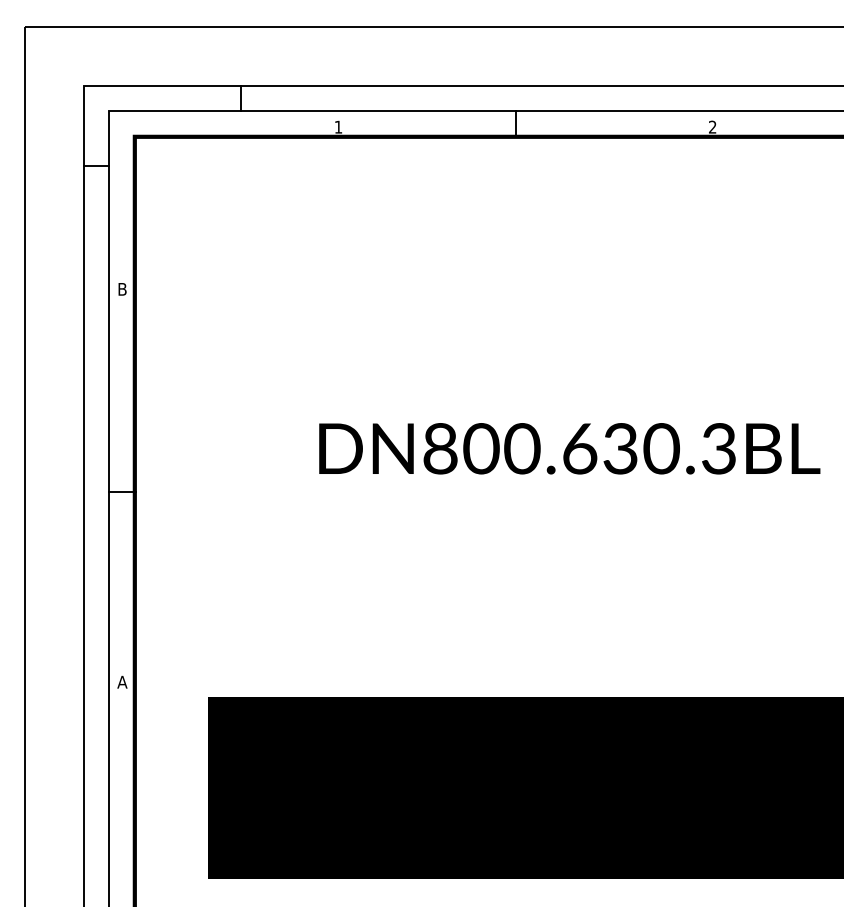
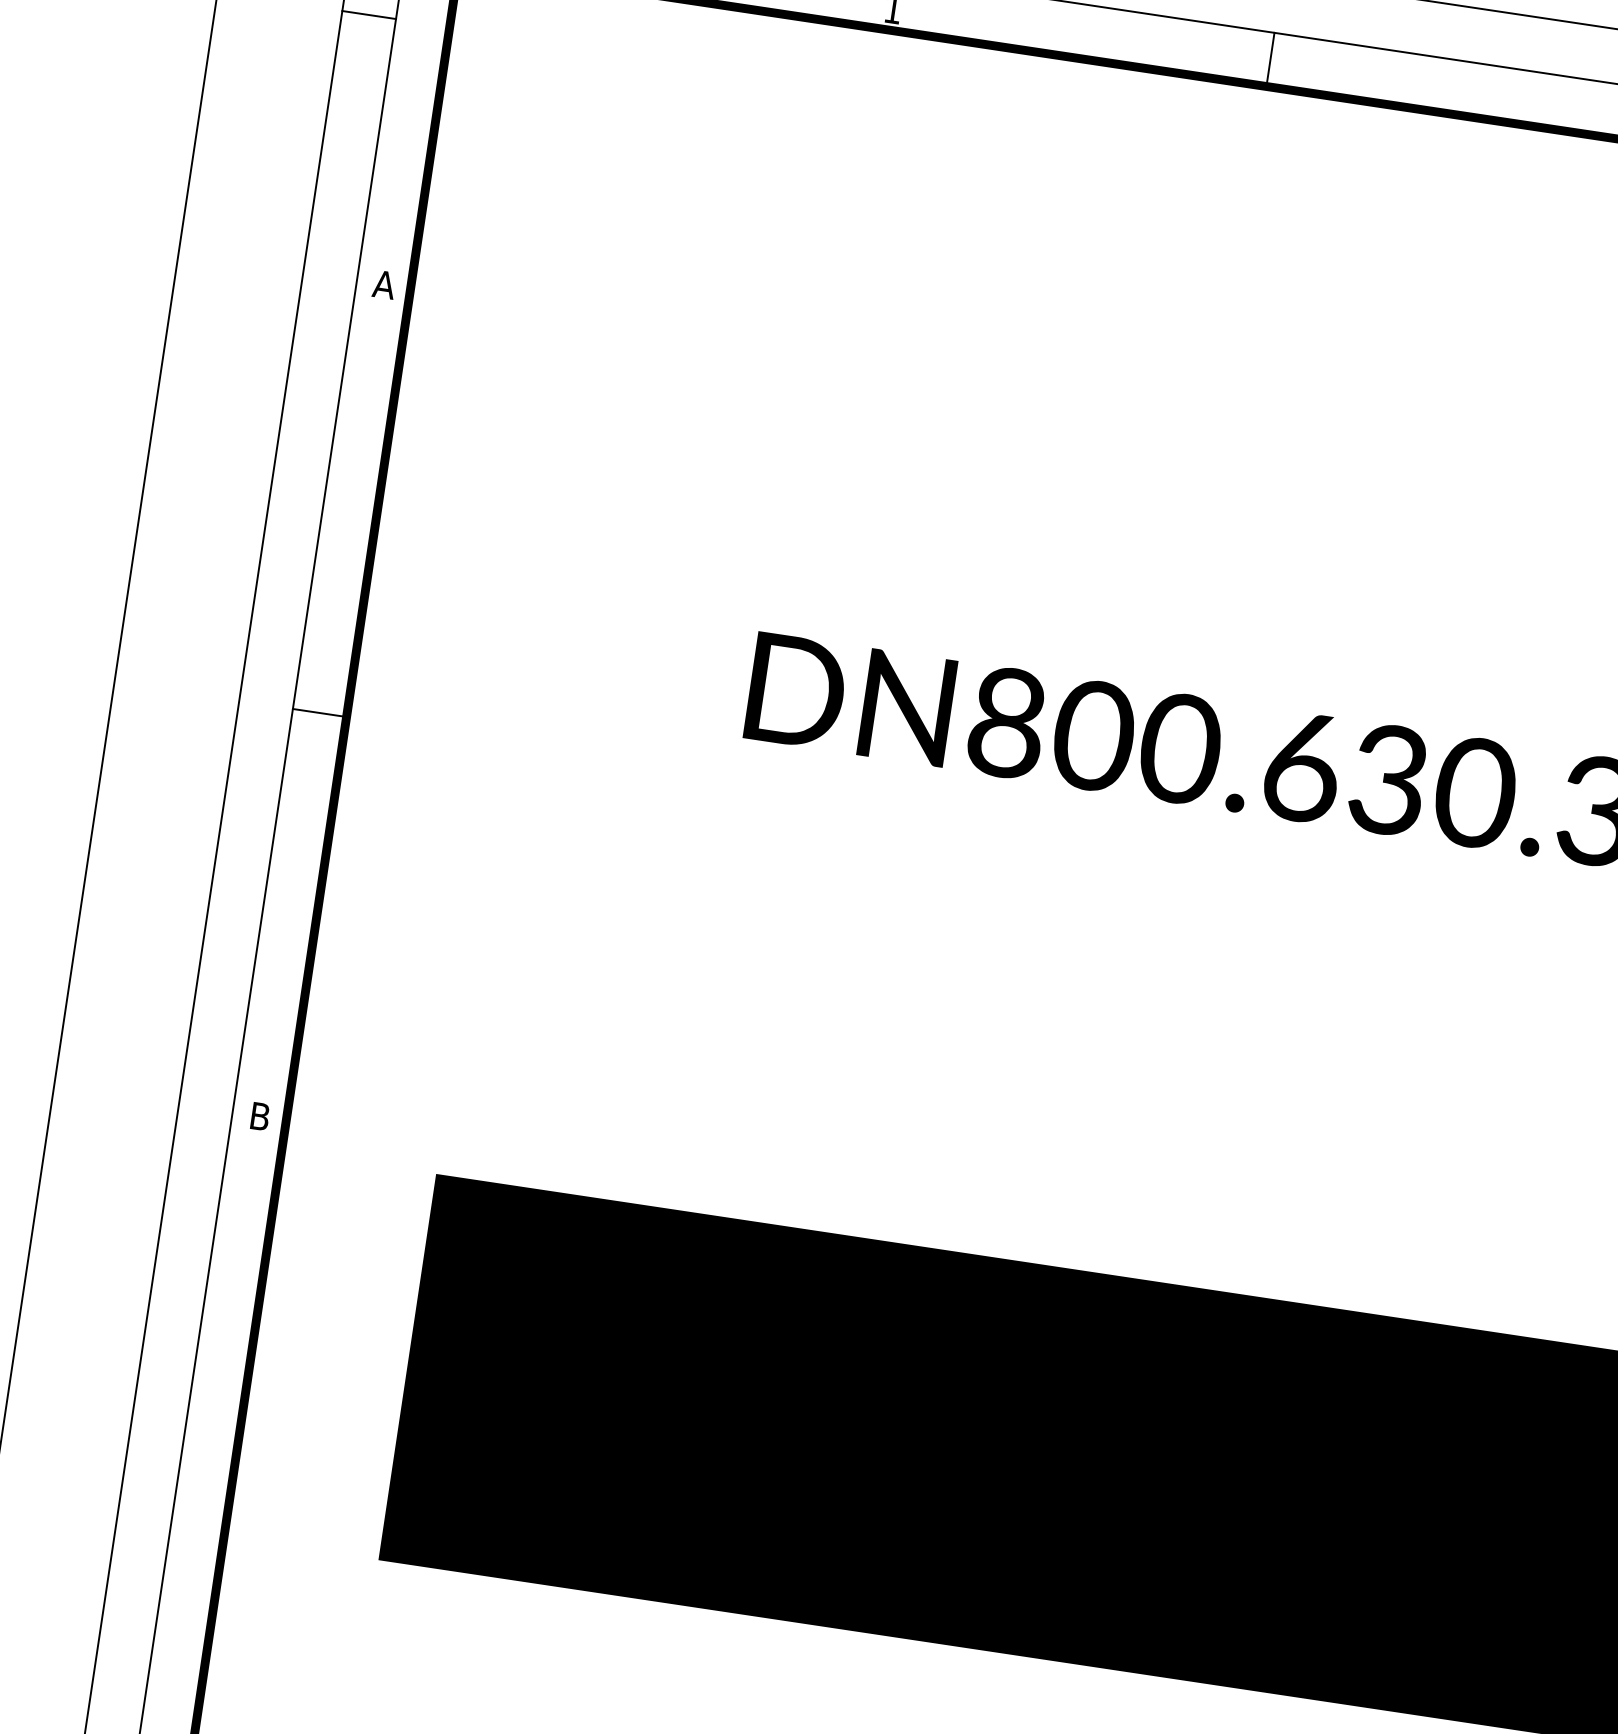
text: (122, 289) -> (384, 285), B -> A
text: (122, 681) -> (260, 1115), A -> B

